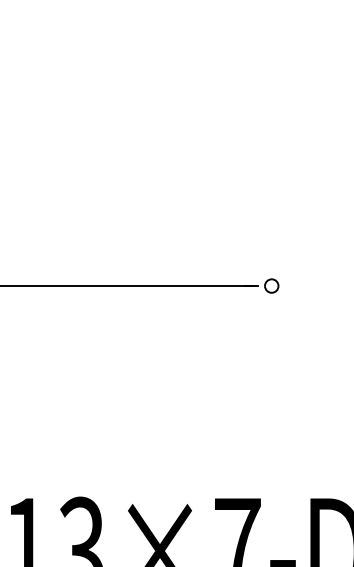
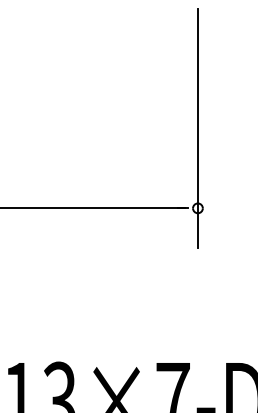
line: (271, 176) -> (197, 128), added

